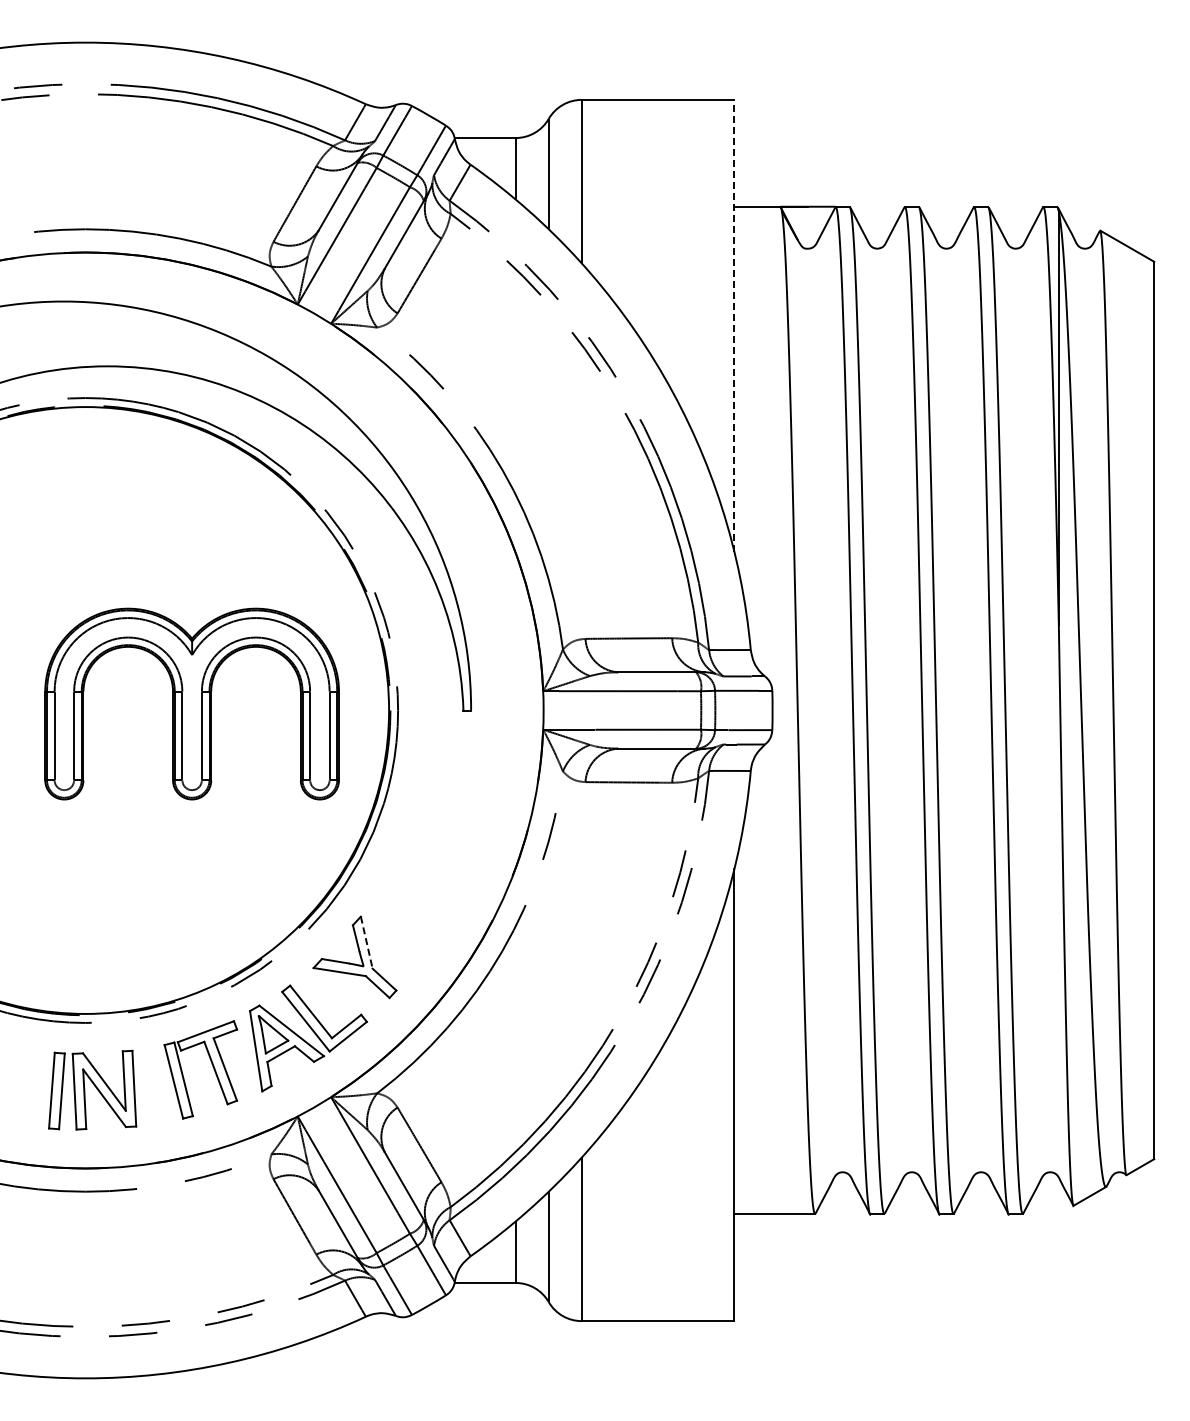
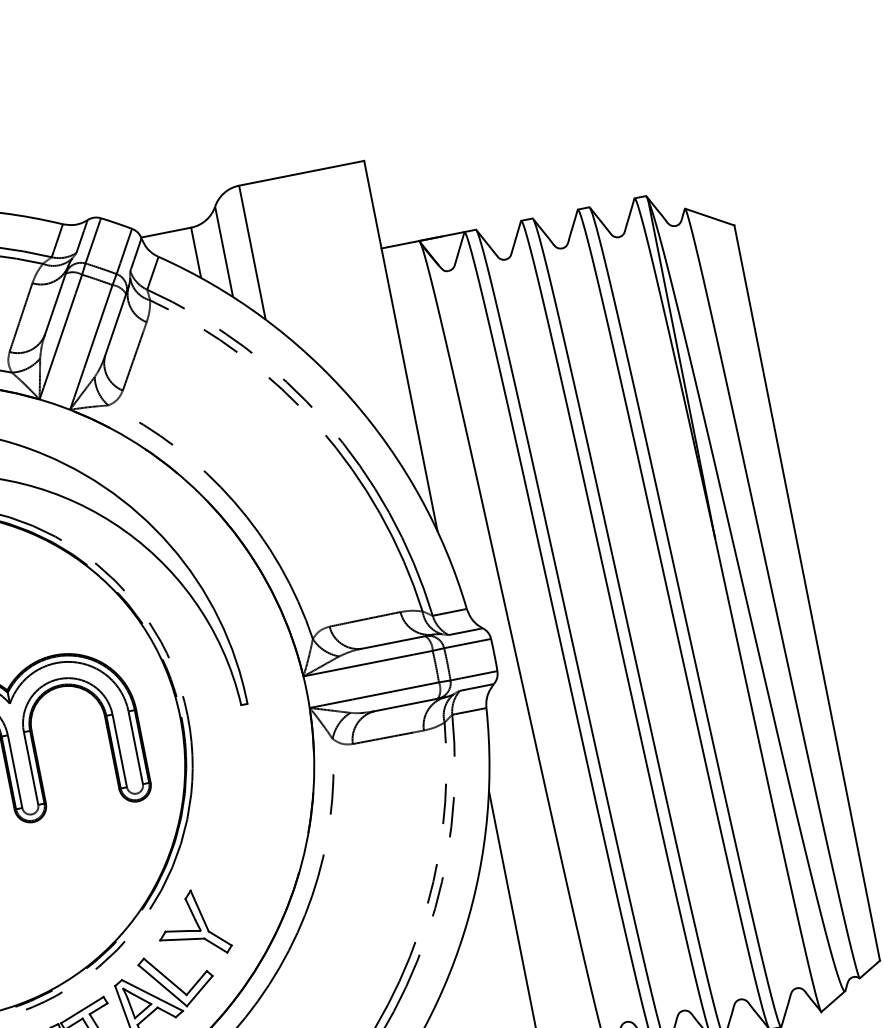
line: (734, 325) -> (400, 345), dashed -> solid
line: (366, 942) -> (199, 910), dashed -> solid

